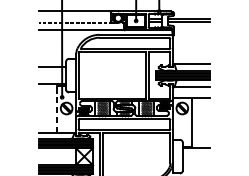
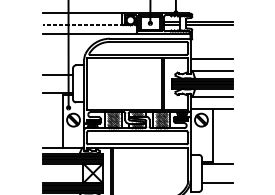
line: (191, 52) -> (211, 58), added
line: (56, 108) -> (62, 120), dashed -> solid
line: (195, 164) -> (216, 182), added

